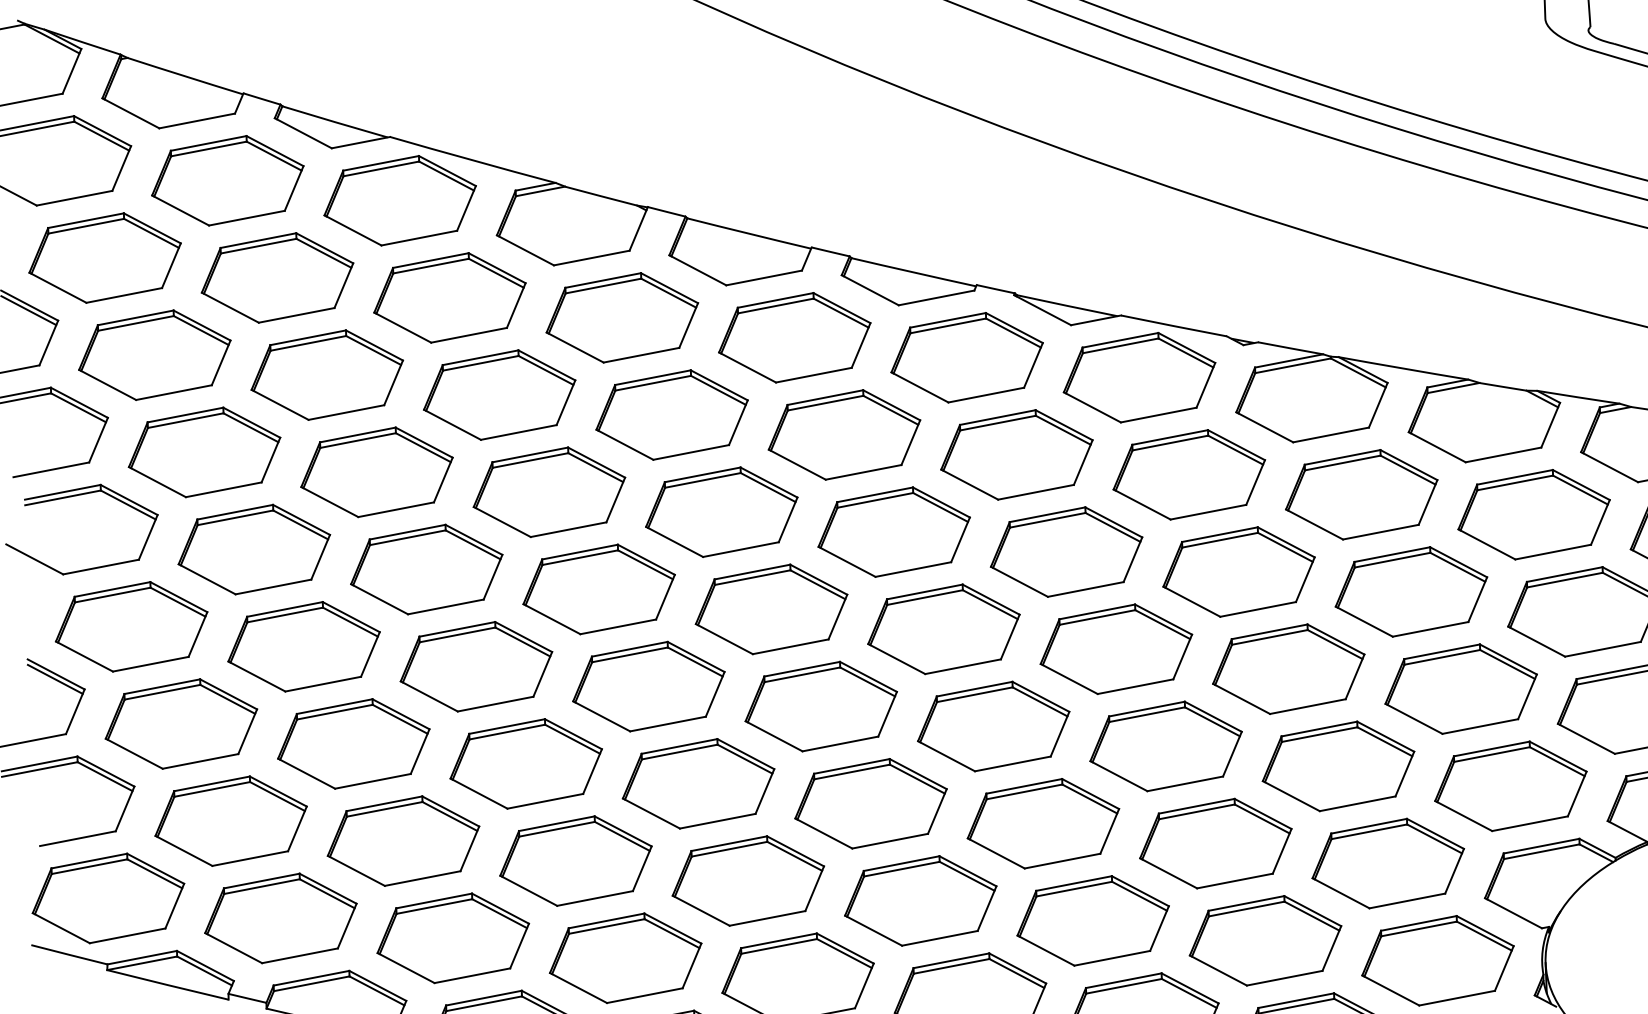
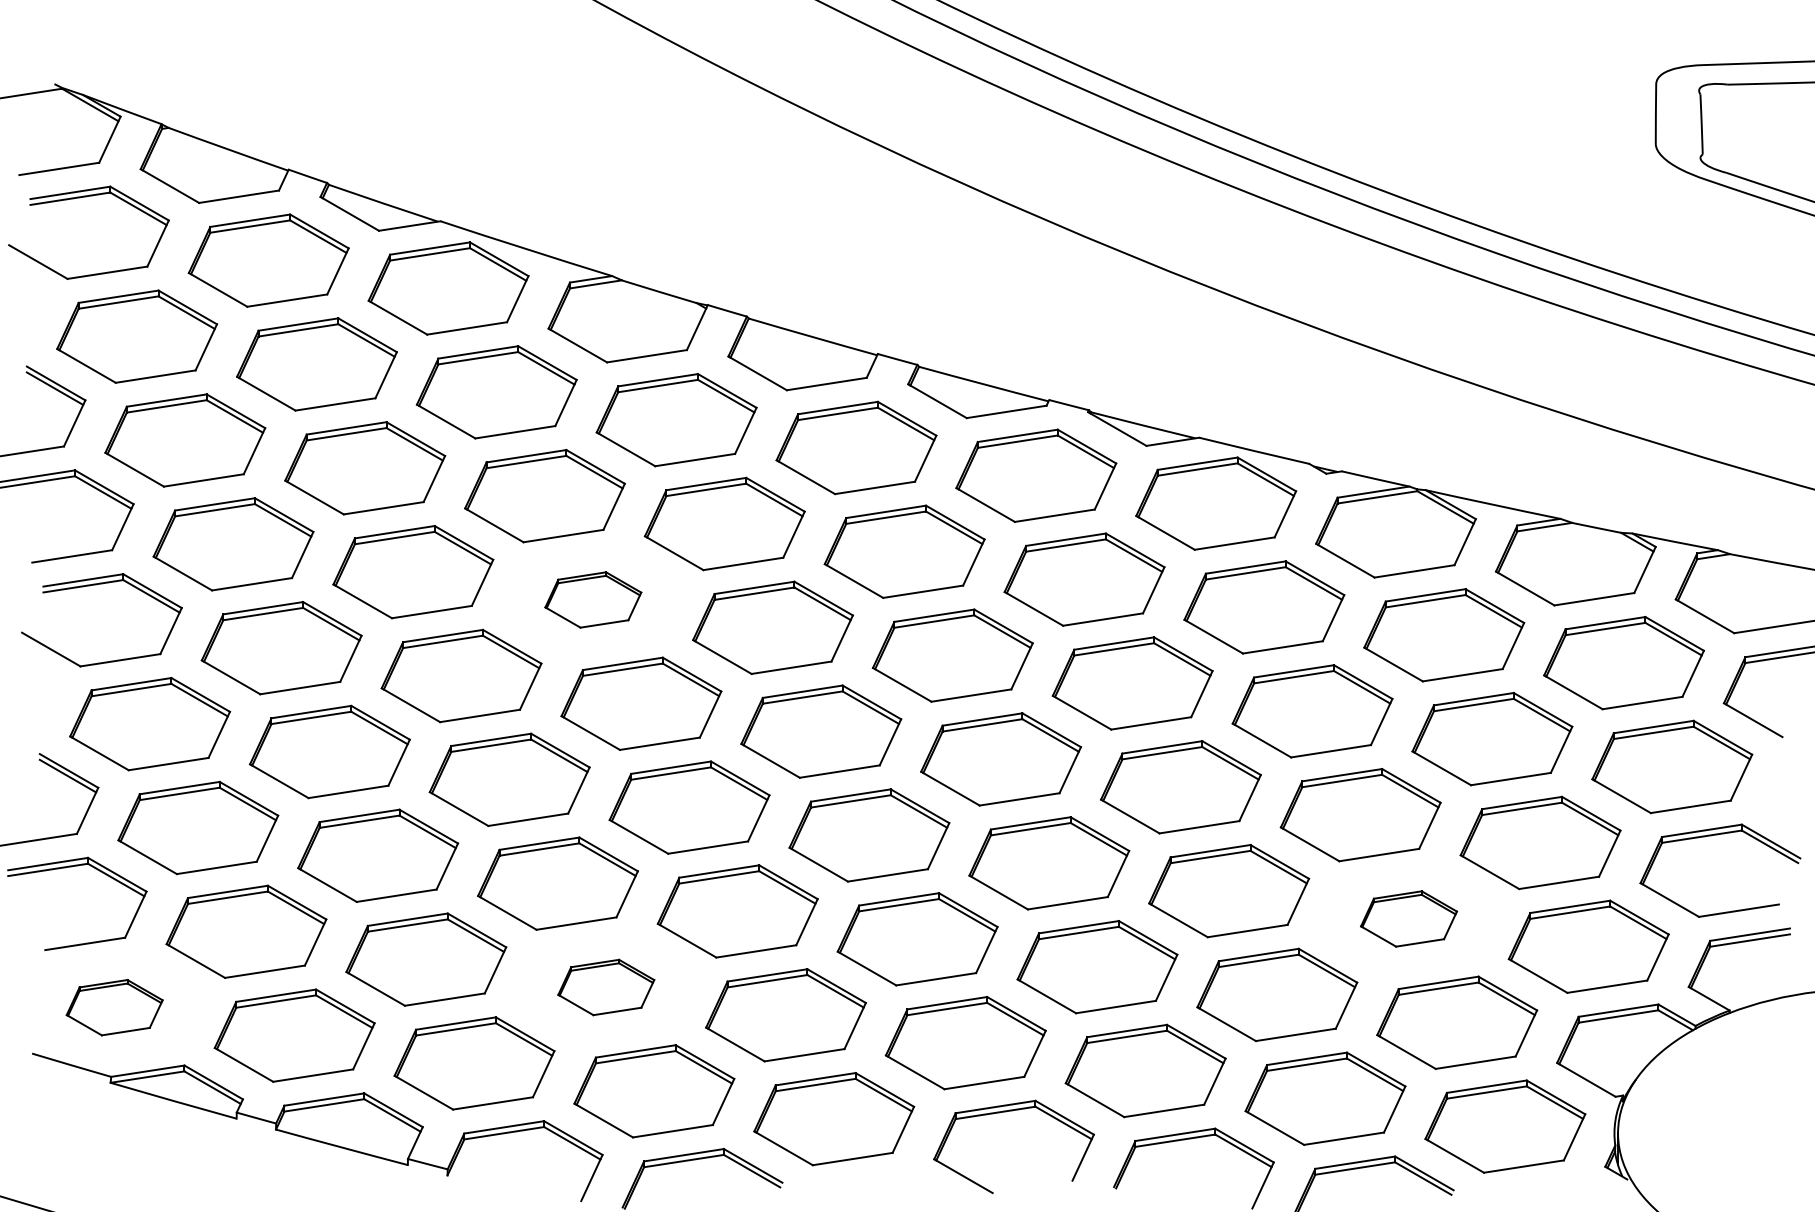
part: (549, 491) -> (593, 599), size x0.6
part: (1338, 765) -> (1408, 918), size x0.6
part: (576, 861) -> (606, 987), size x0.6
part: (108, 898) -> (114, 1007), size x0.6

